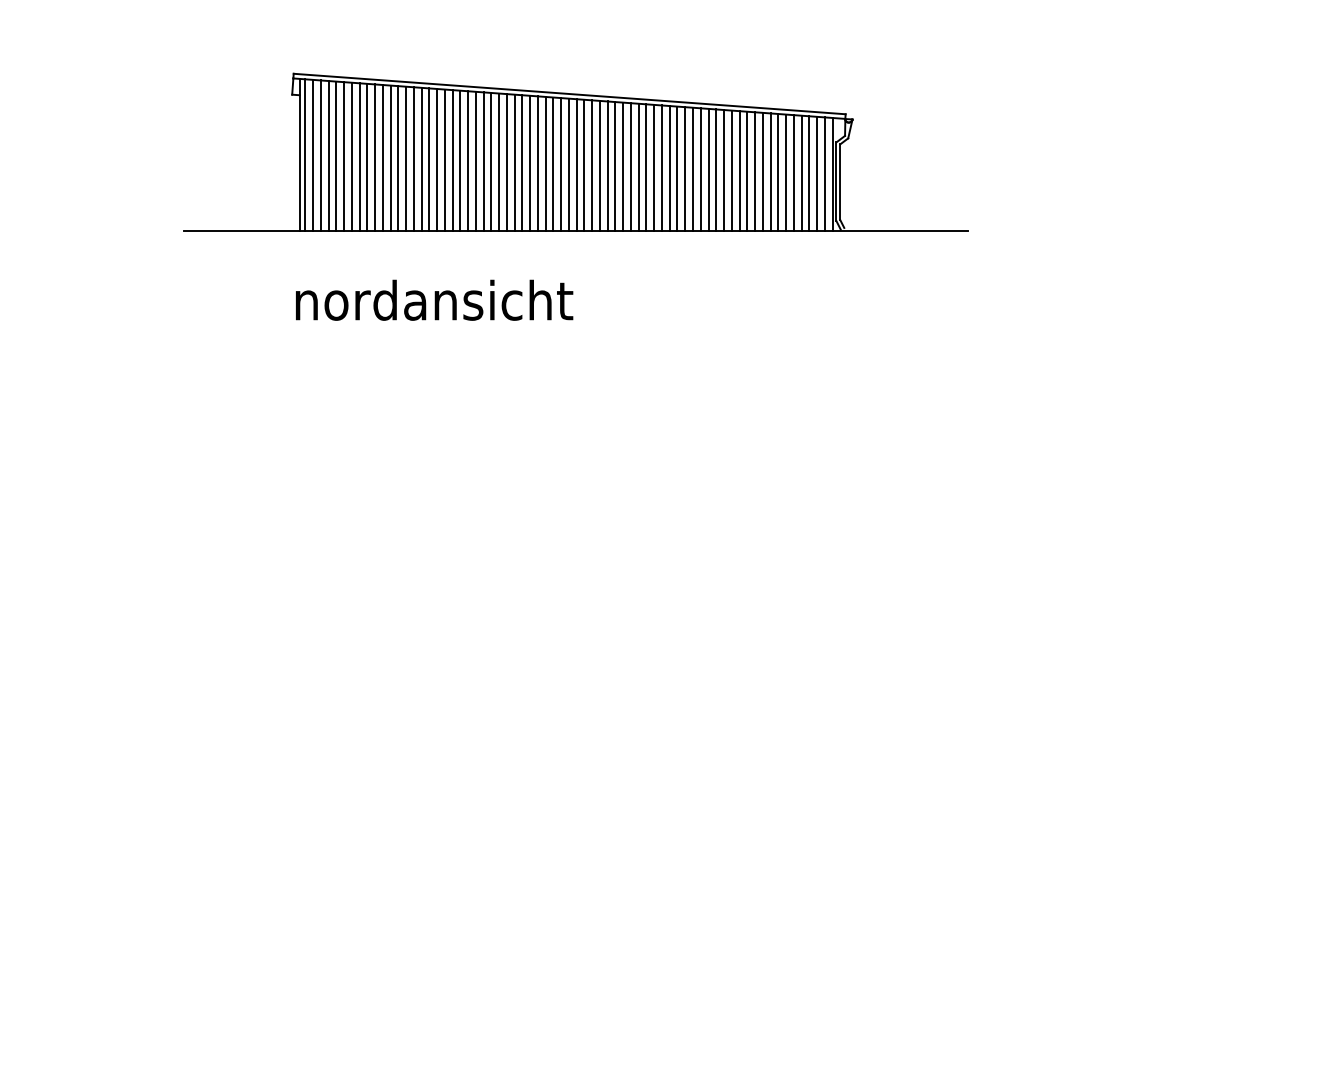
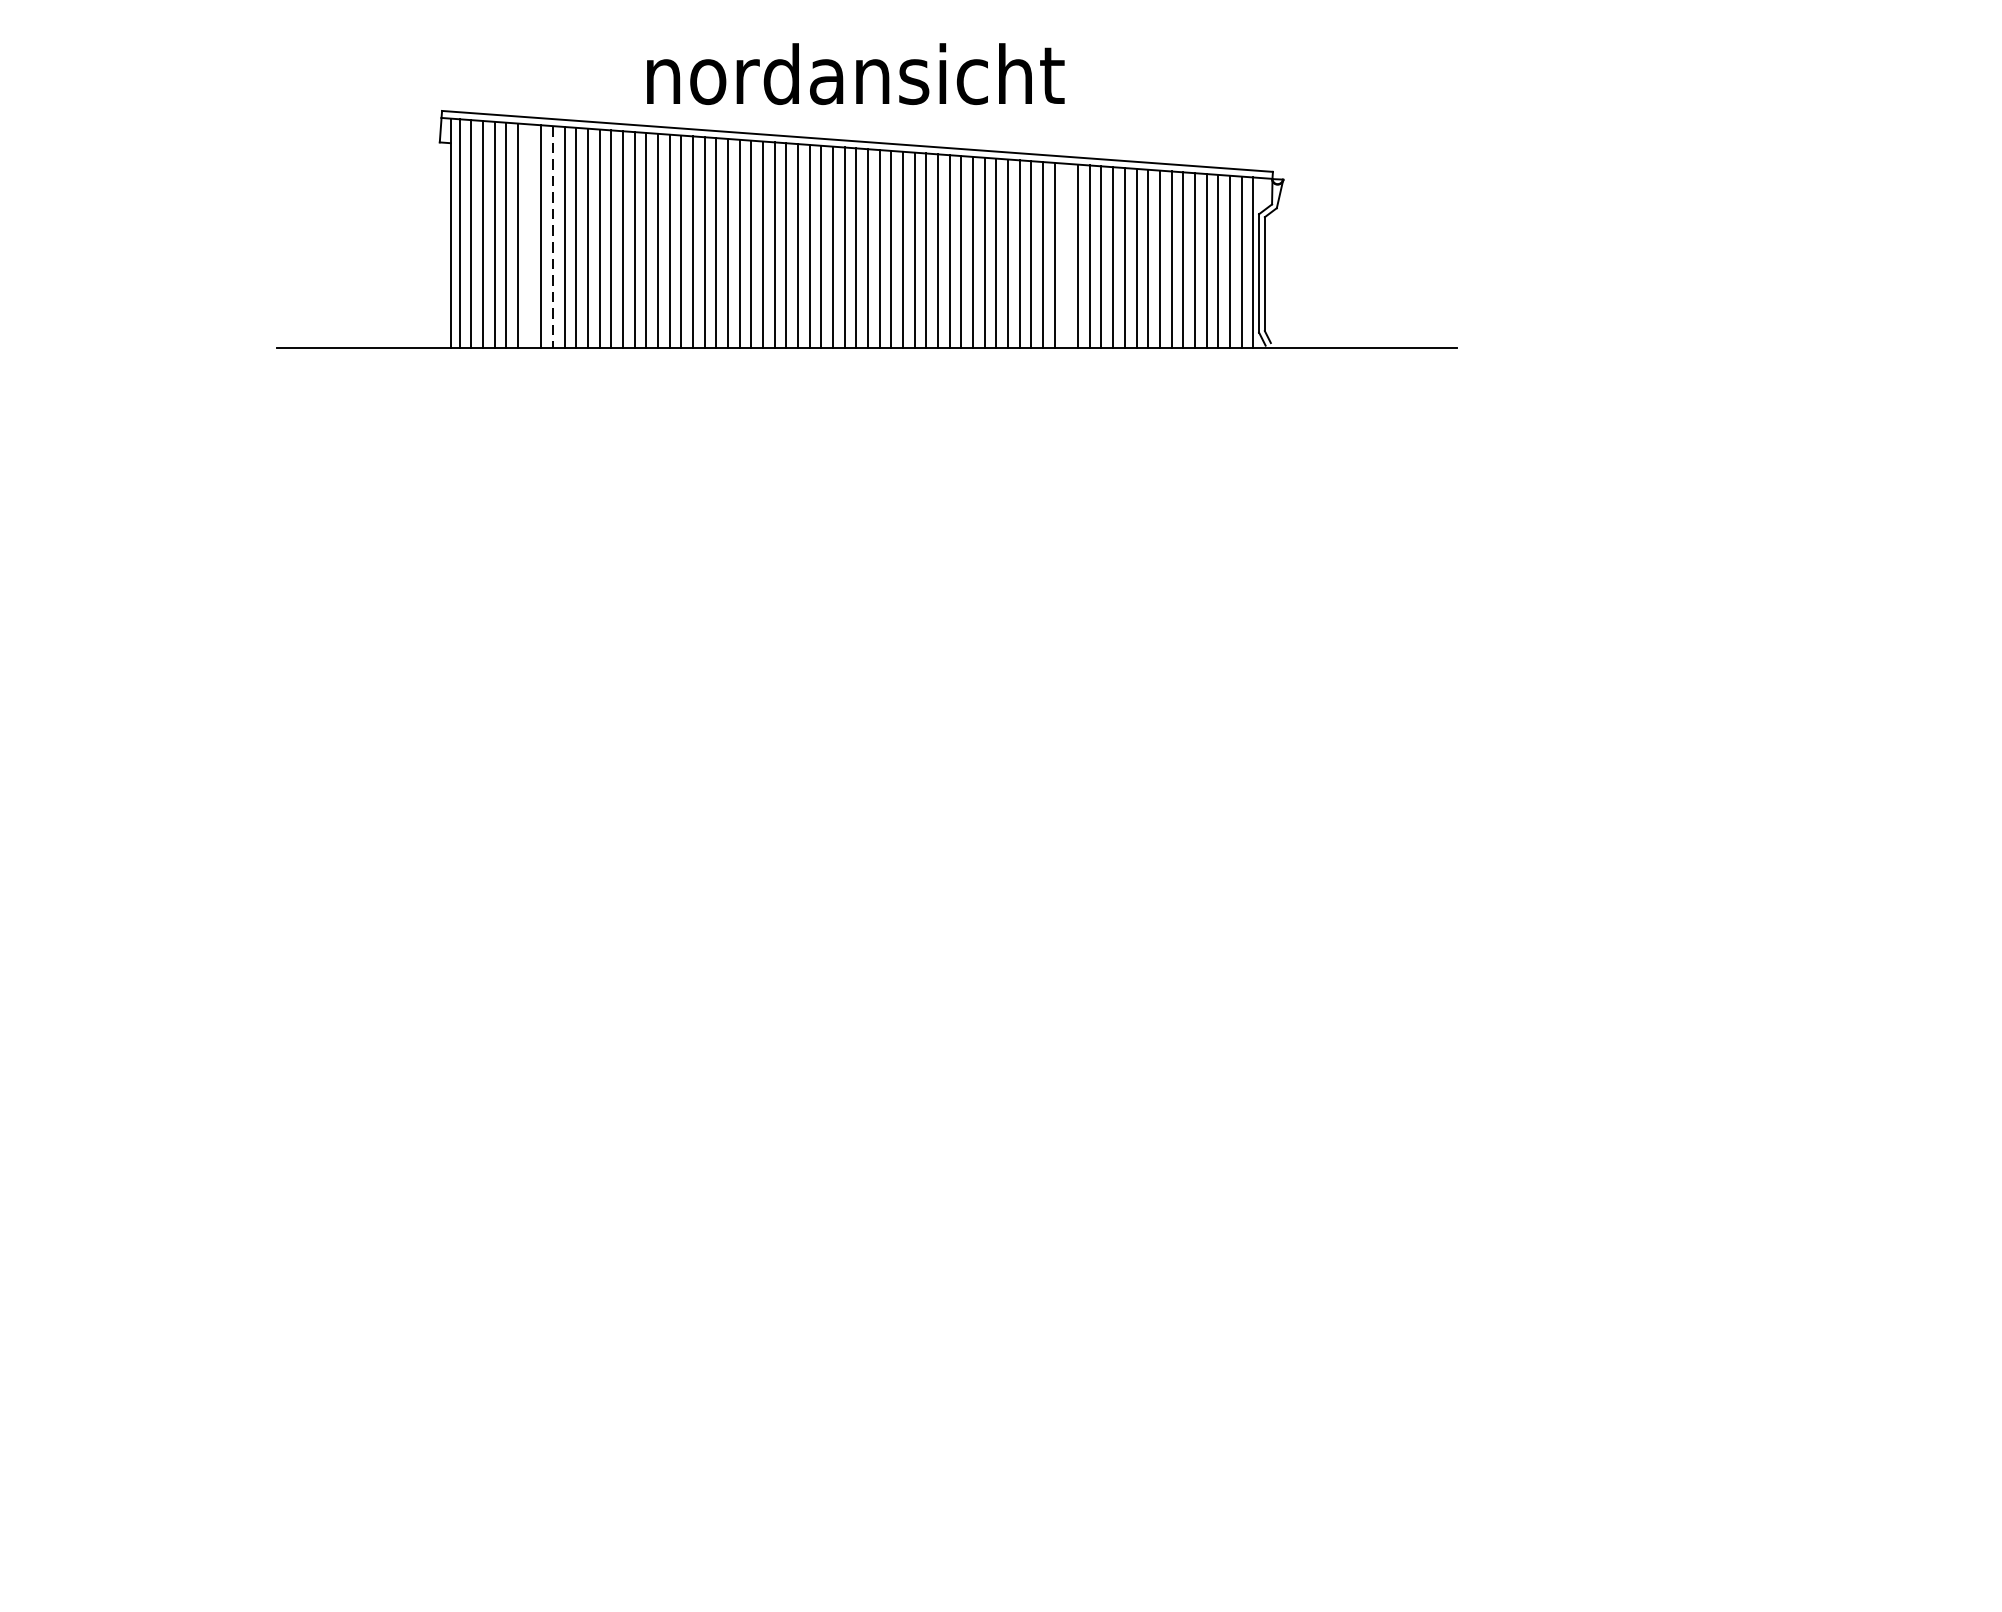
line: (351, 156) -> (529, 235), removed
line: (367, 157) -> (553, 236), solid -> dashed
line: (708, 169) -> (1066, 255), removed
text: (434, 299) -> (855, 72), moved

